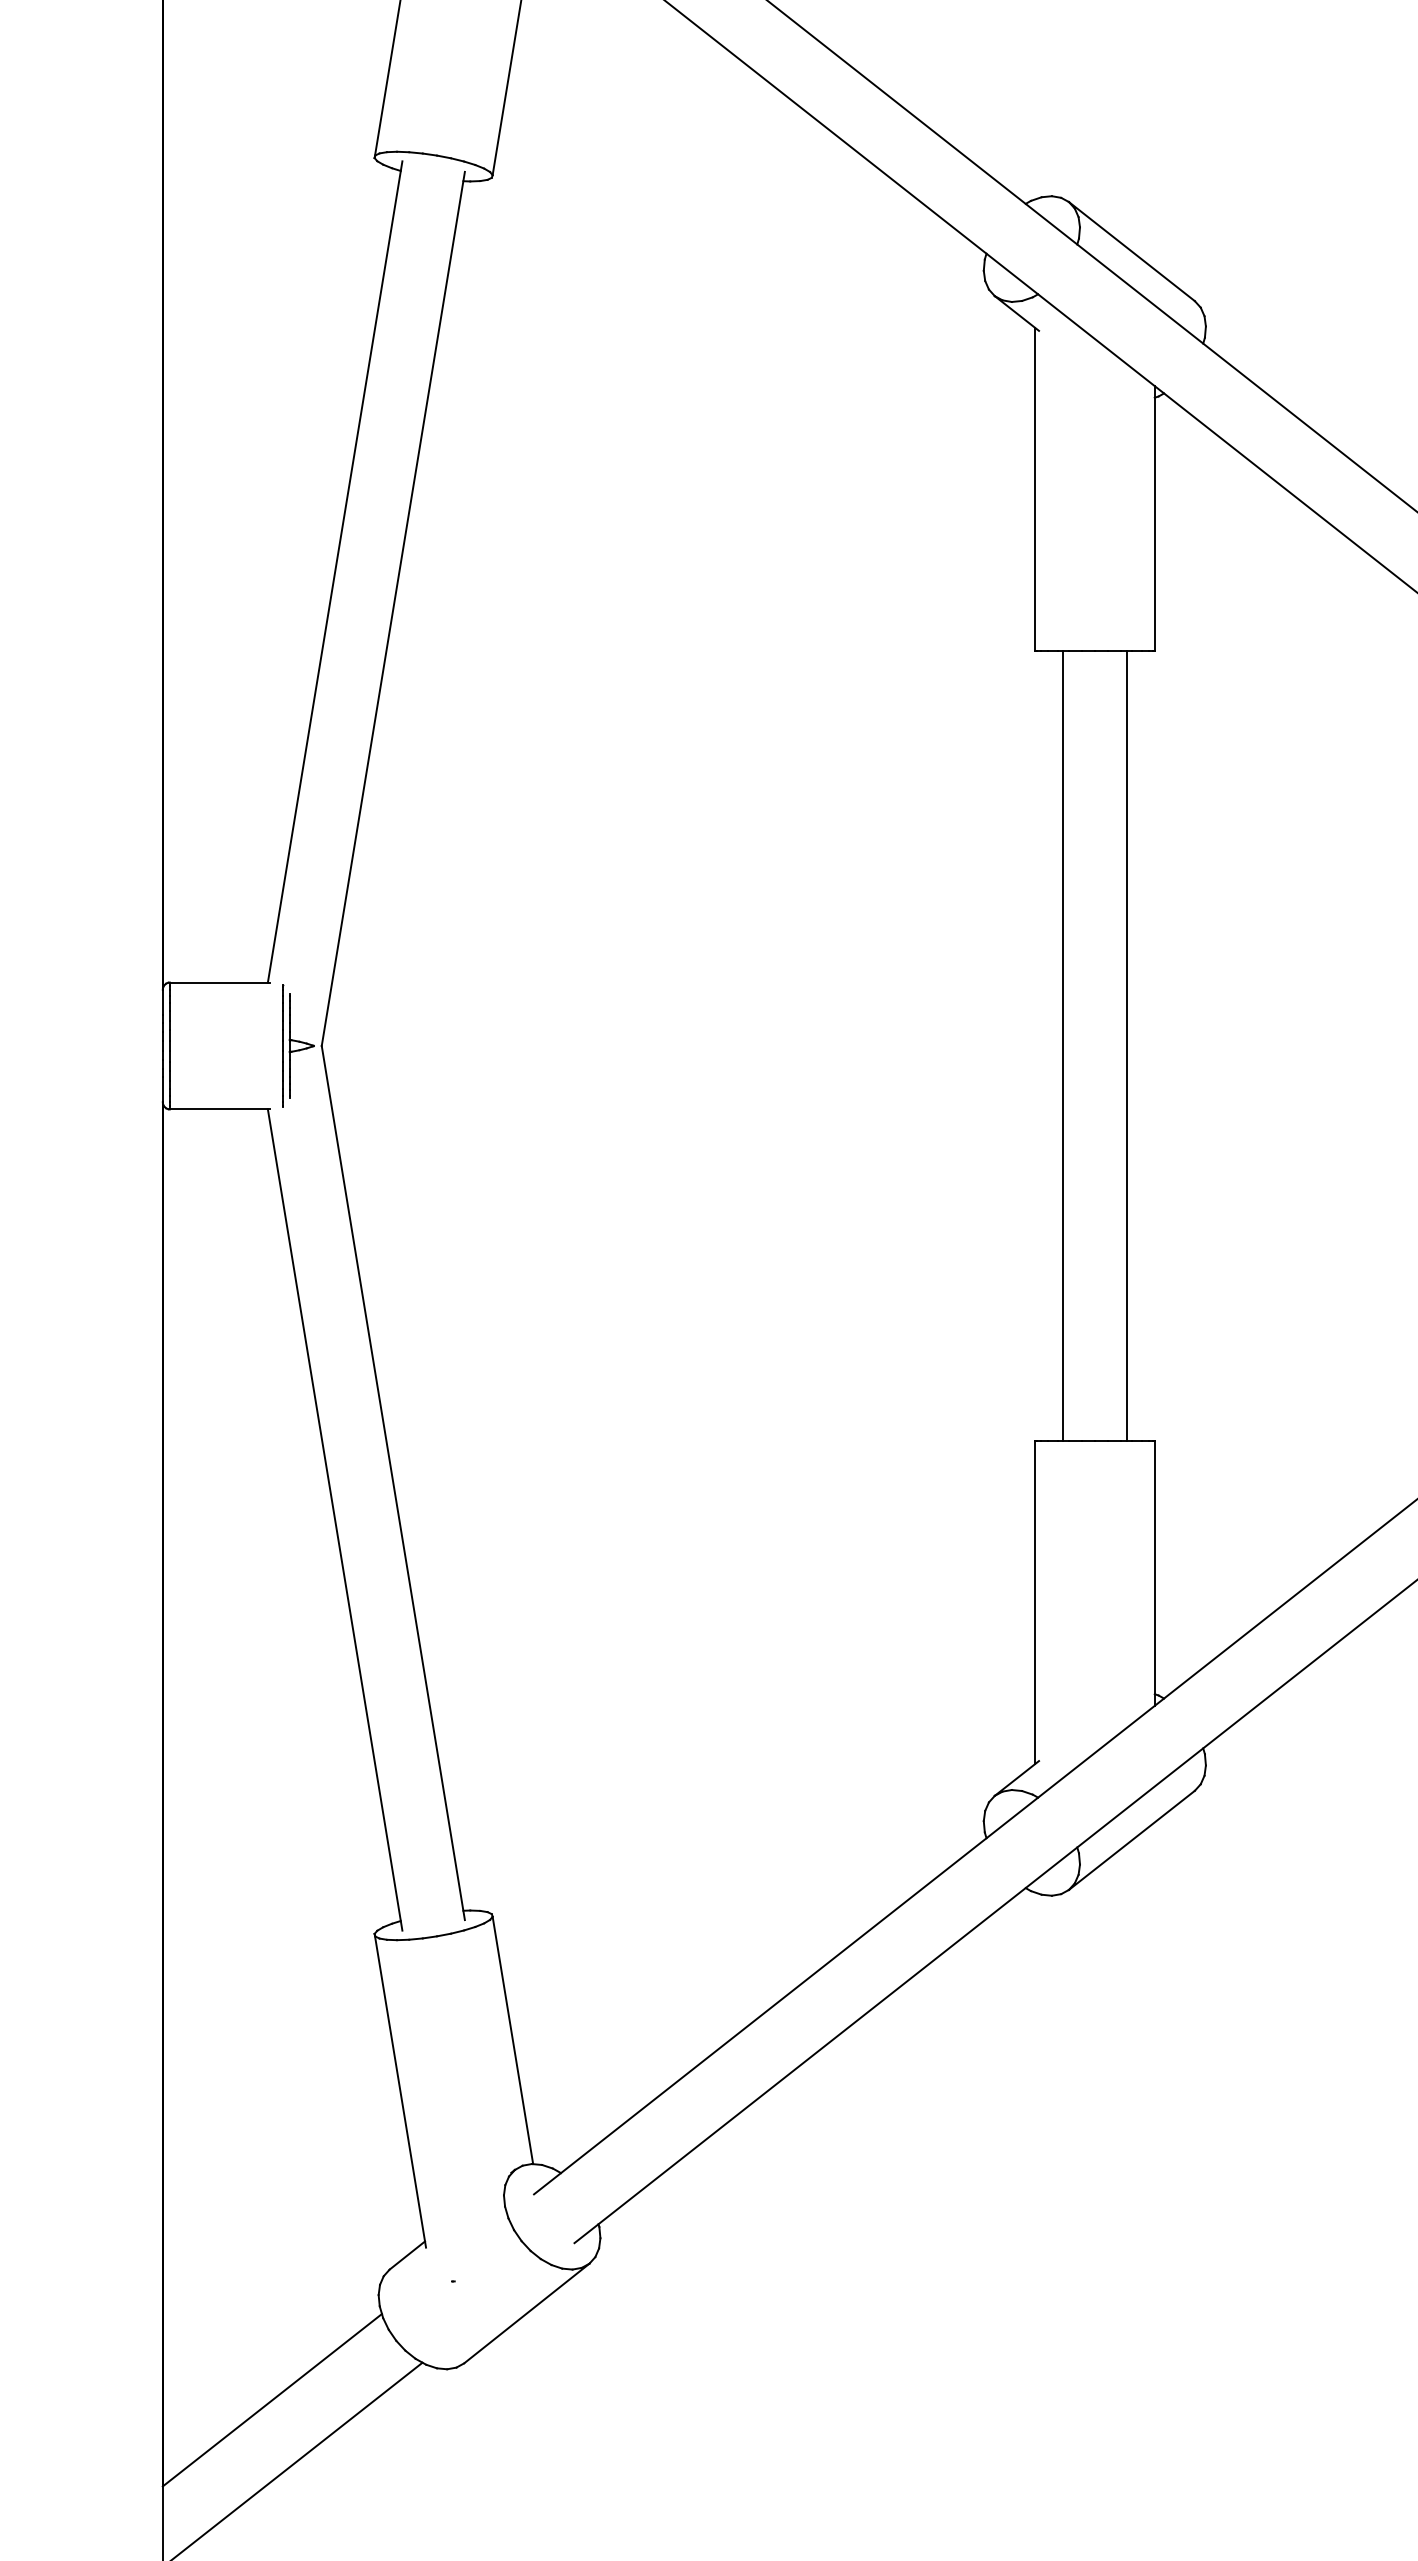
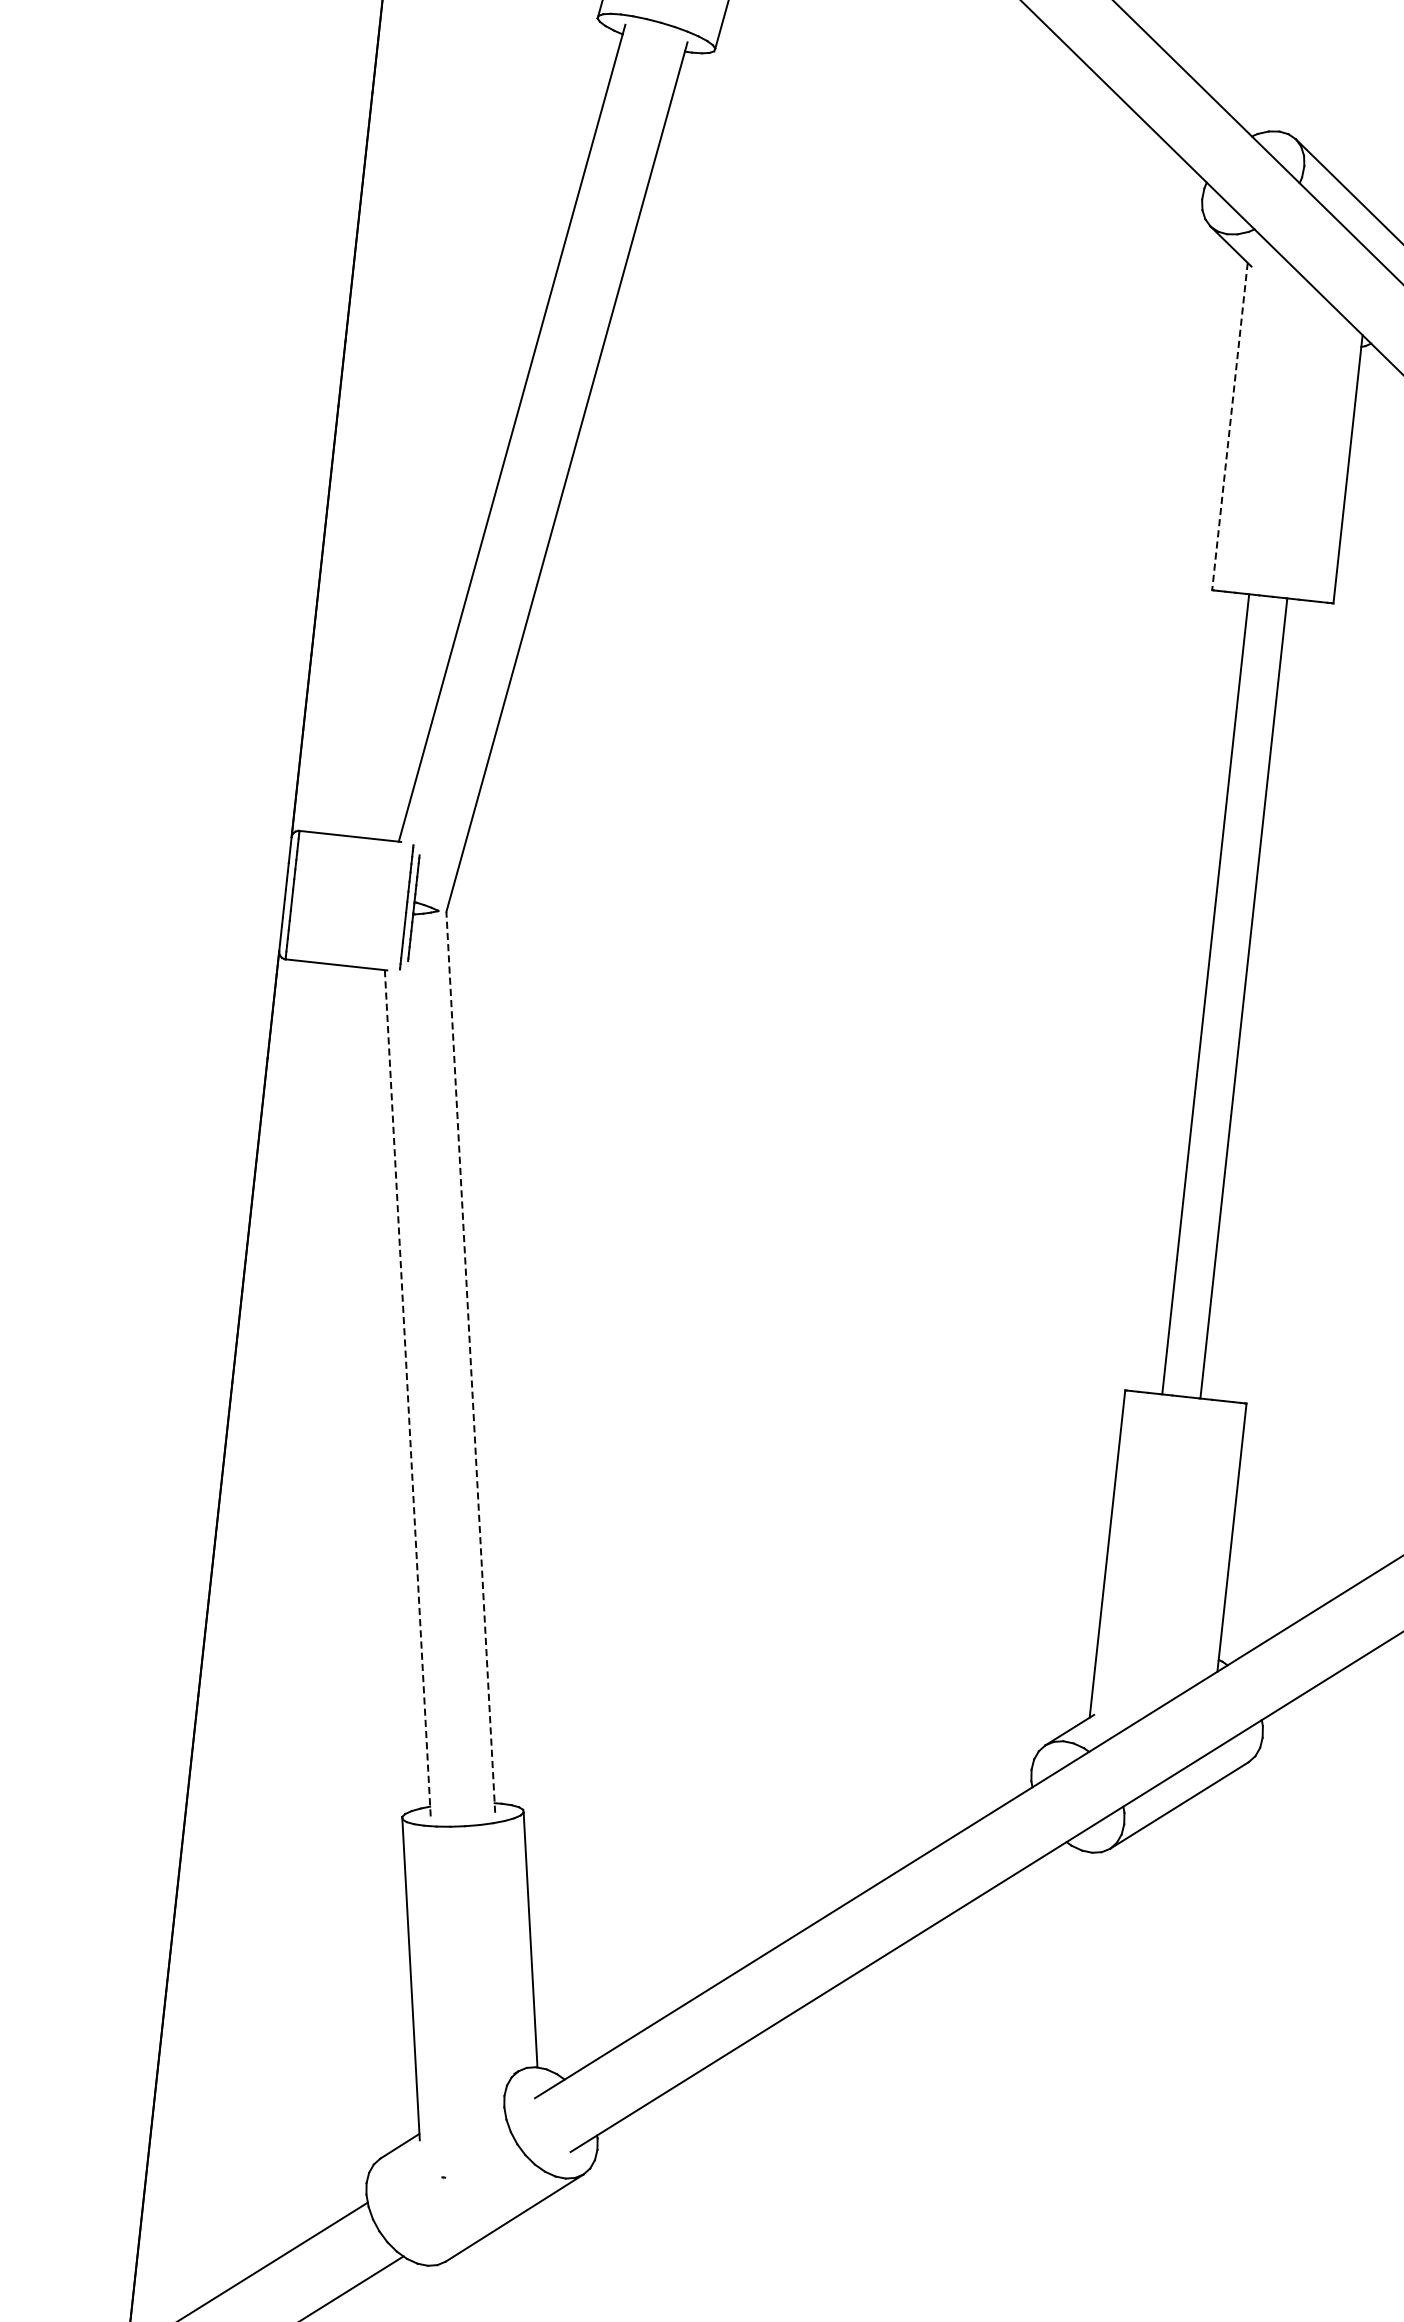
line: (1034, 489) -> (1229, 426), solid -> dashed
line: (1063, 1045) -> (1244, 998), moved
line: (1126, 1045) -> (1205, 993), moved
line: (393, 1483) -> (470, 1362), solid -> dashed
line: (335, 1520) -> (408, 1393), solid -> dashed

